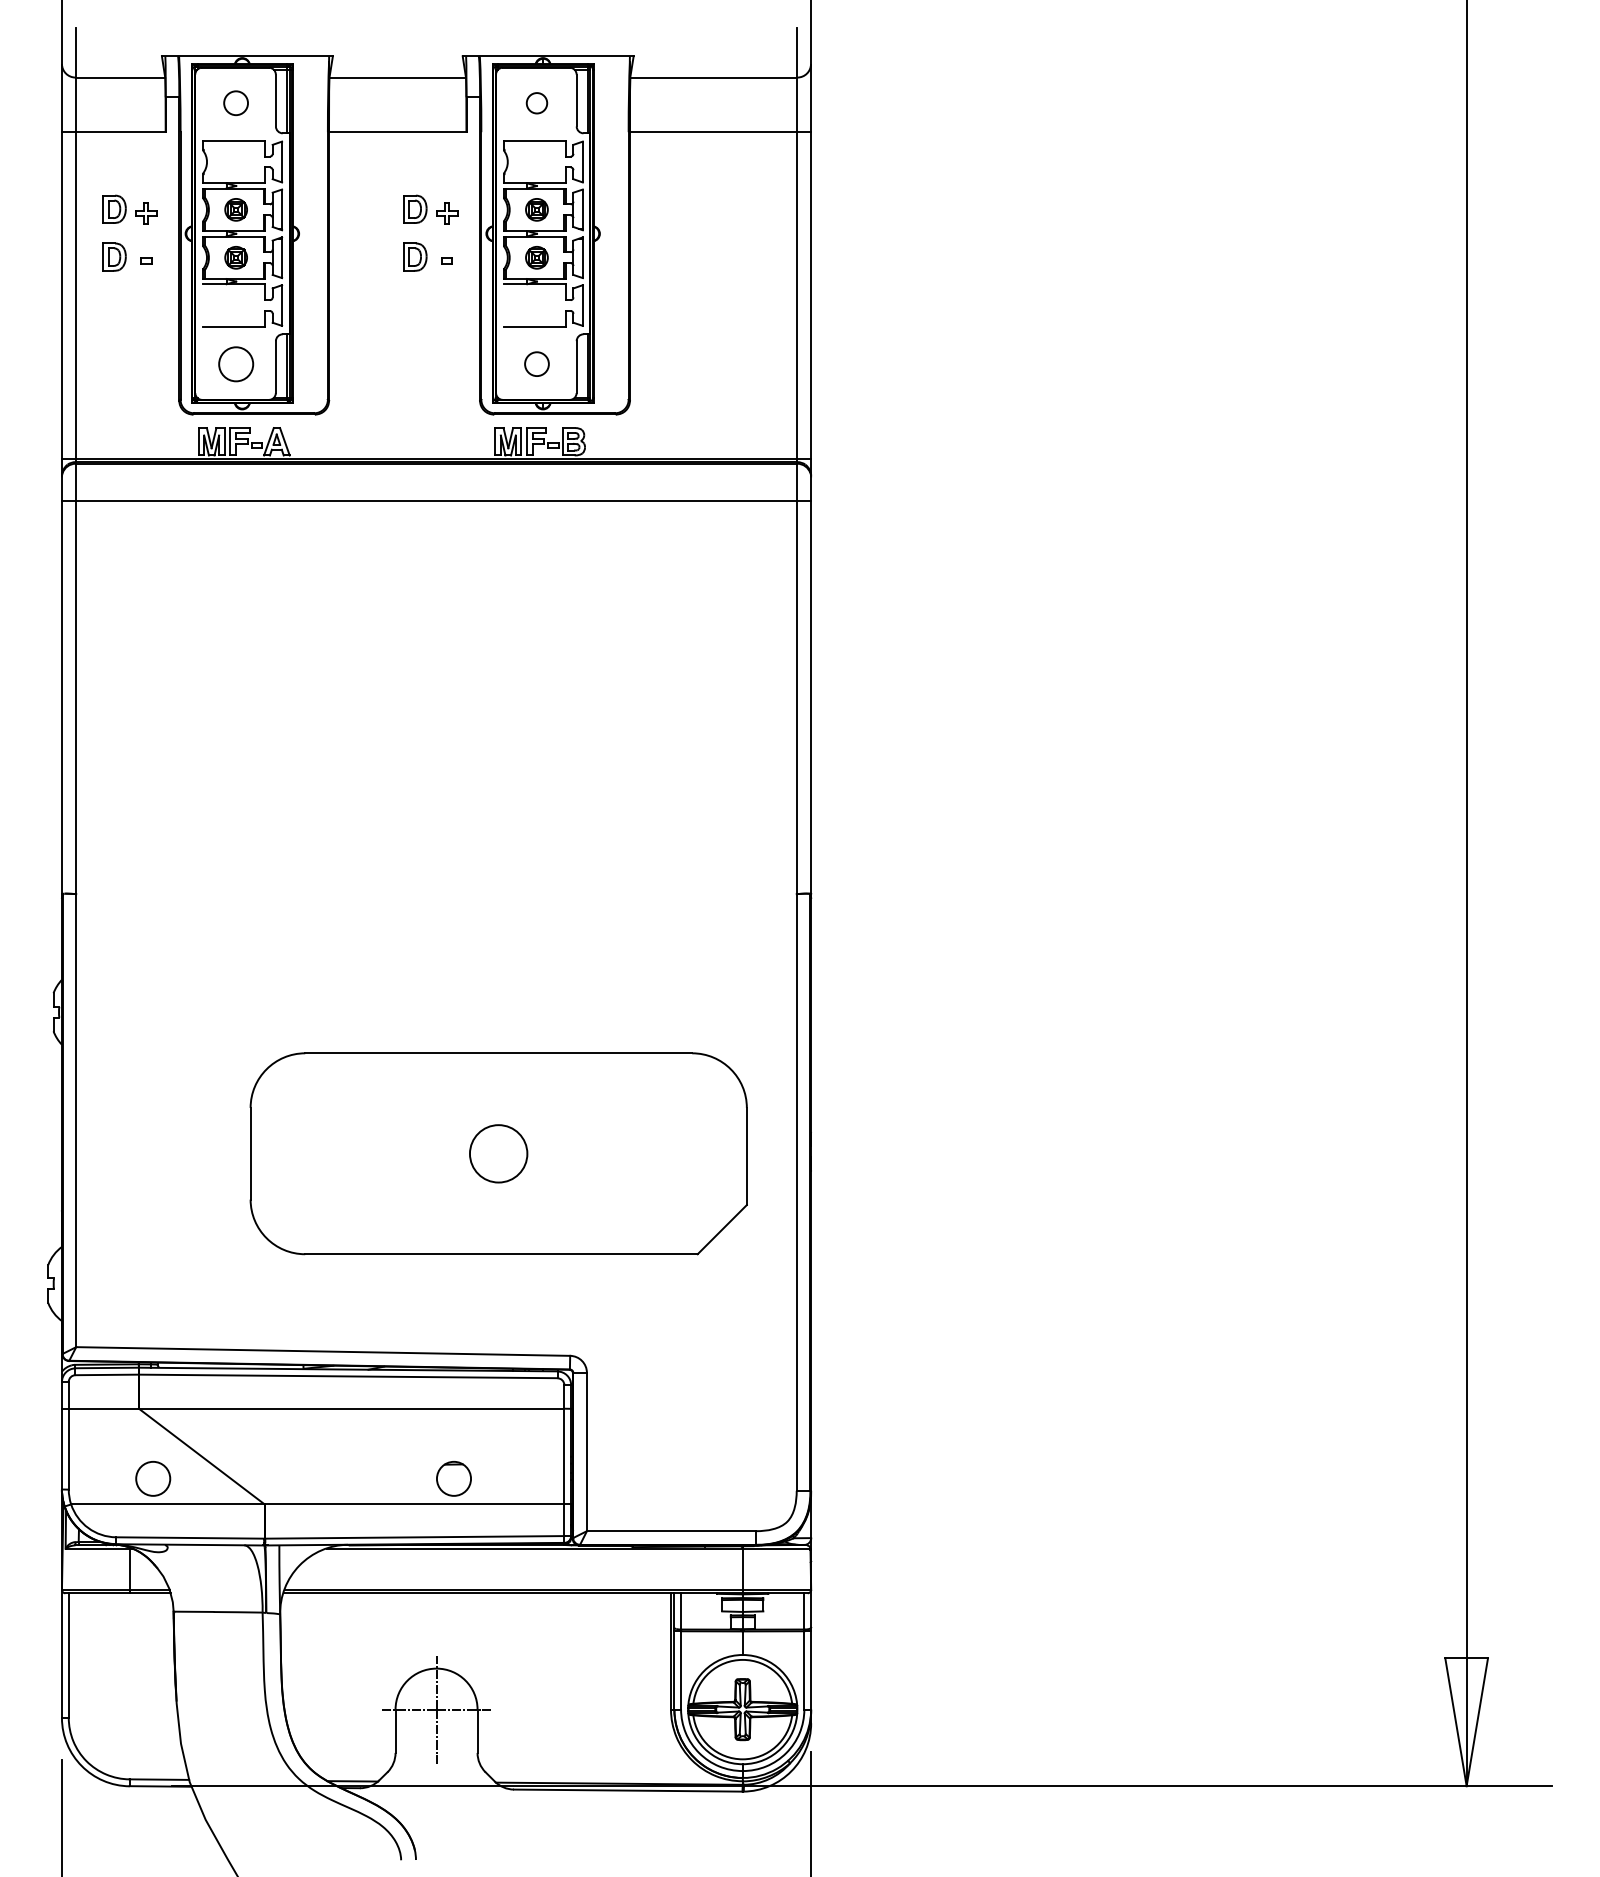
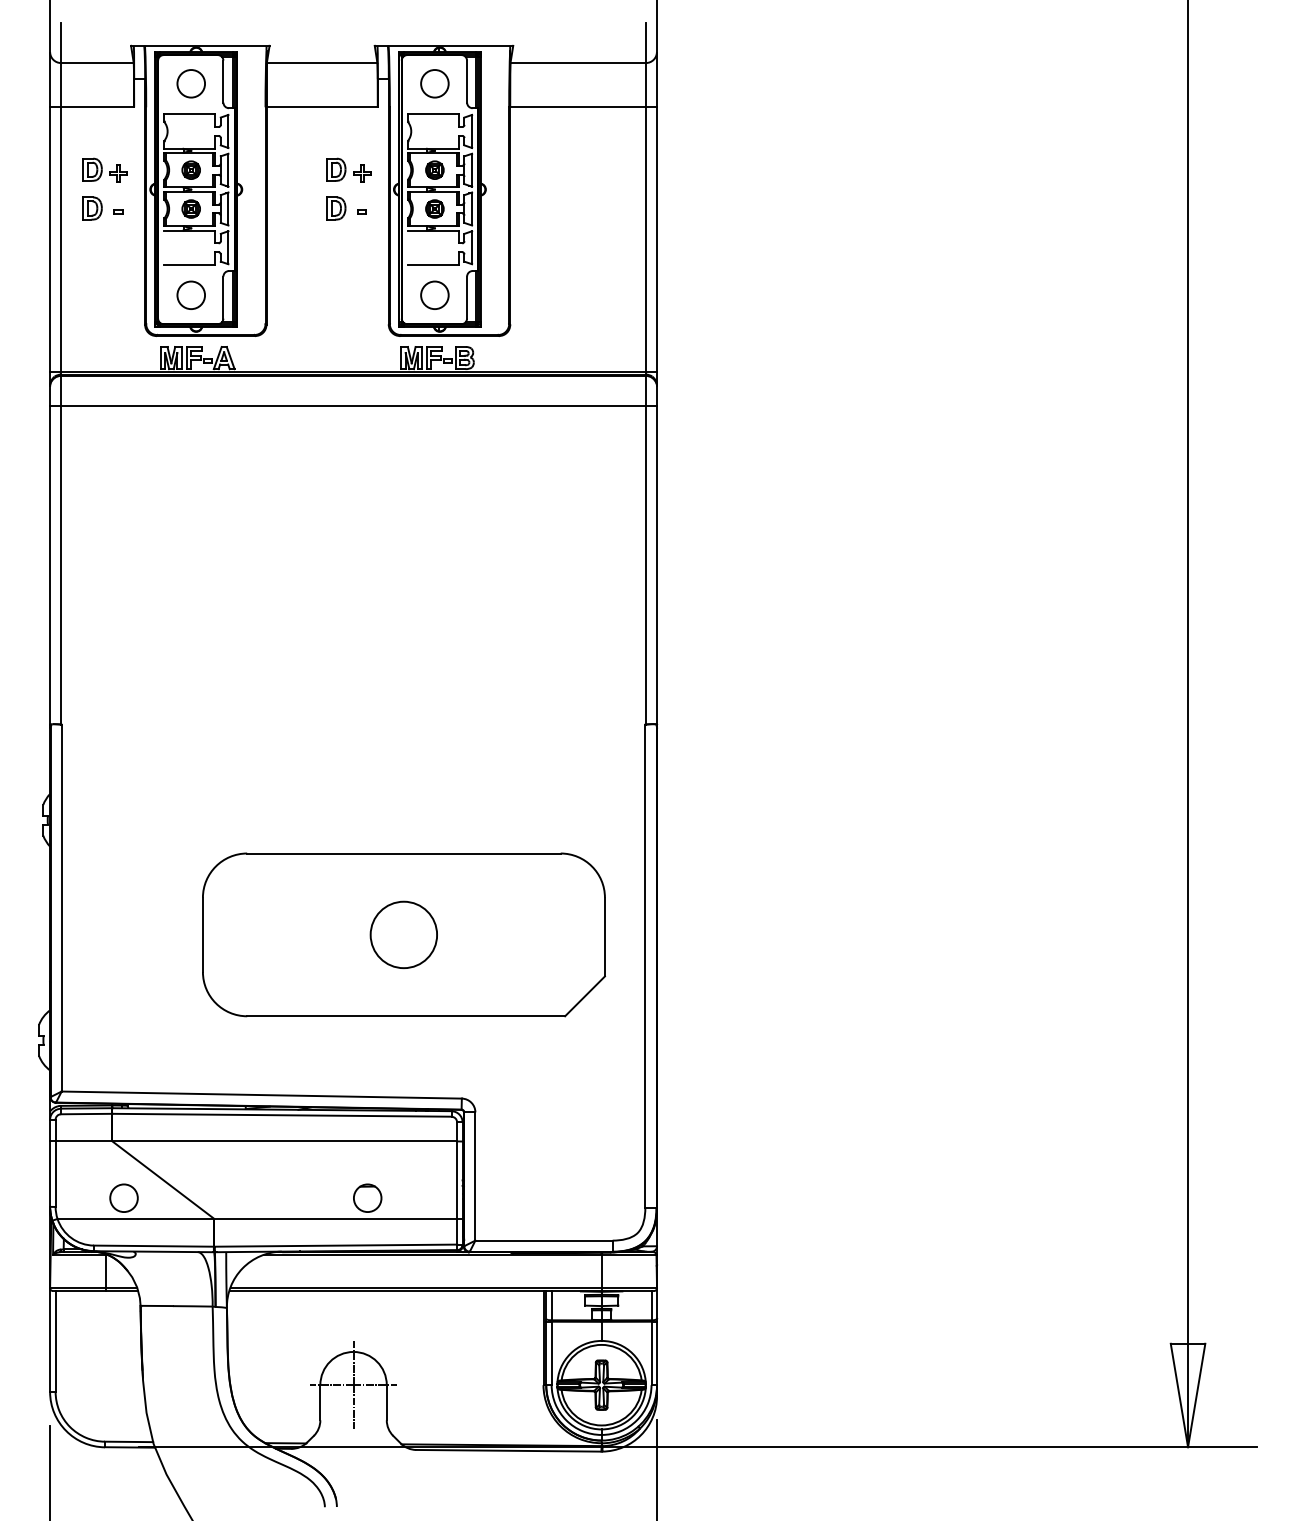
circle: (235, 102) -> (190, 83), size x1.43
circle: (536, 102) -> (434, 83), size x1.67
circle: (536, 363) -> (434, 294), size x1.43
circle: (498, 1153) -> (403, 934), size x1.43

